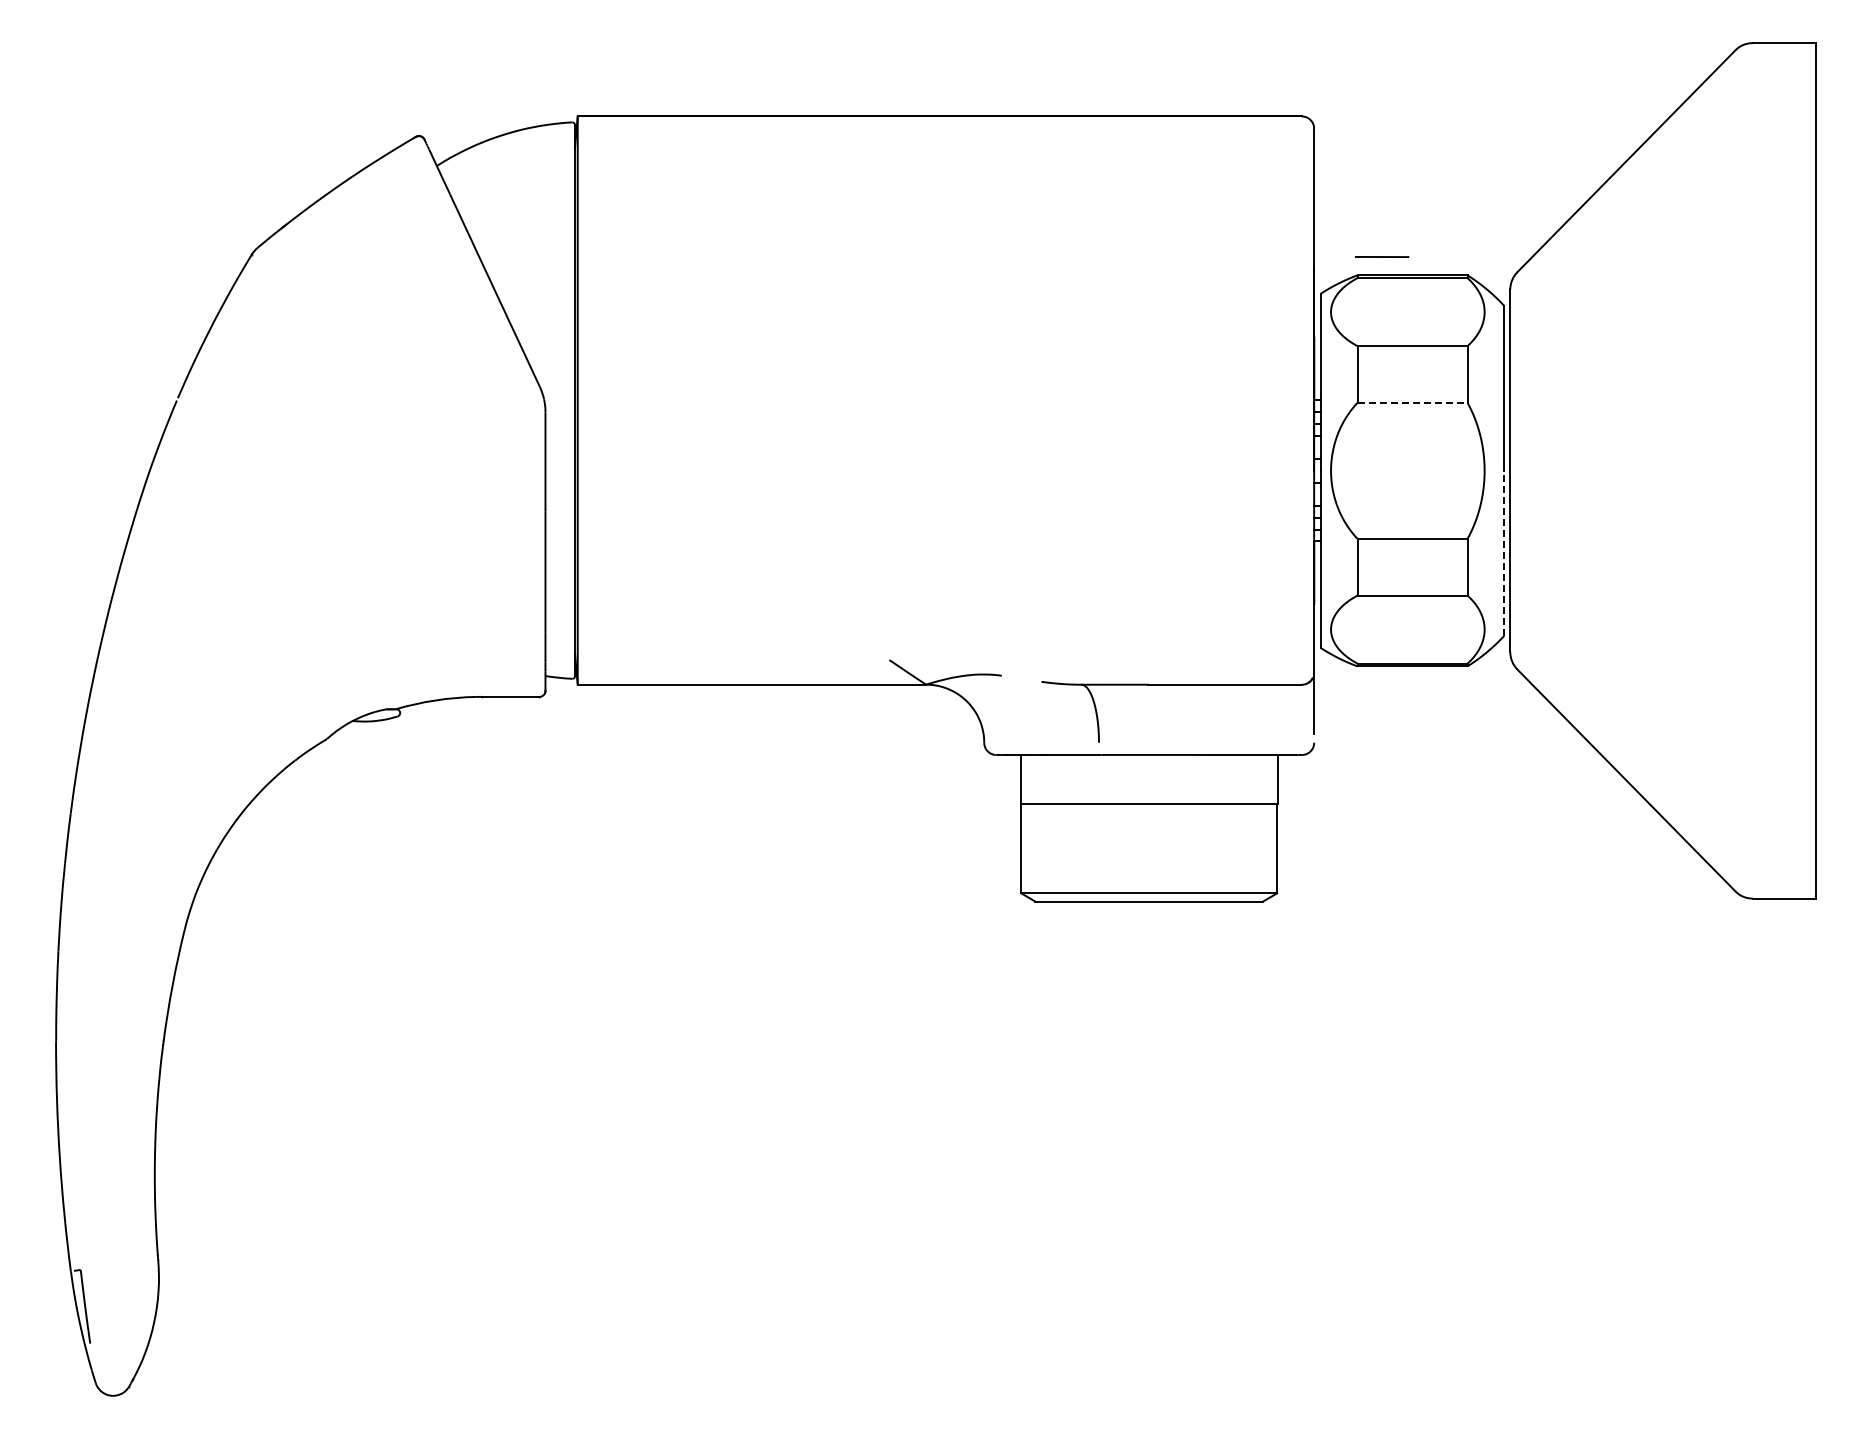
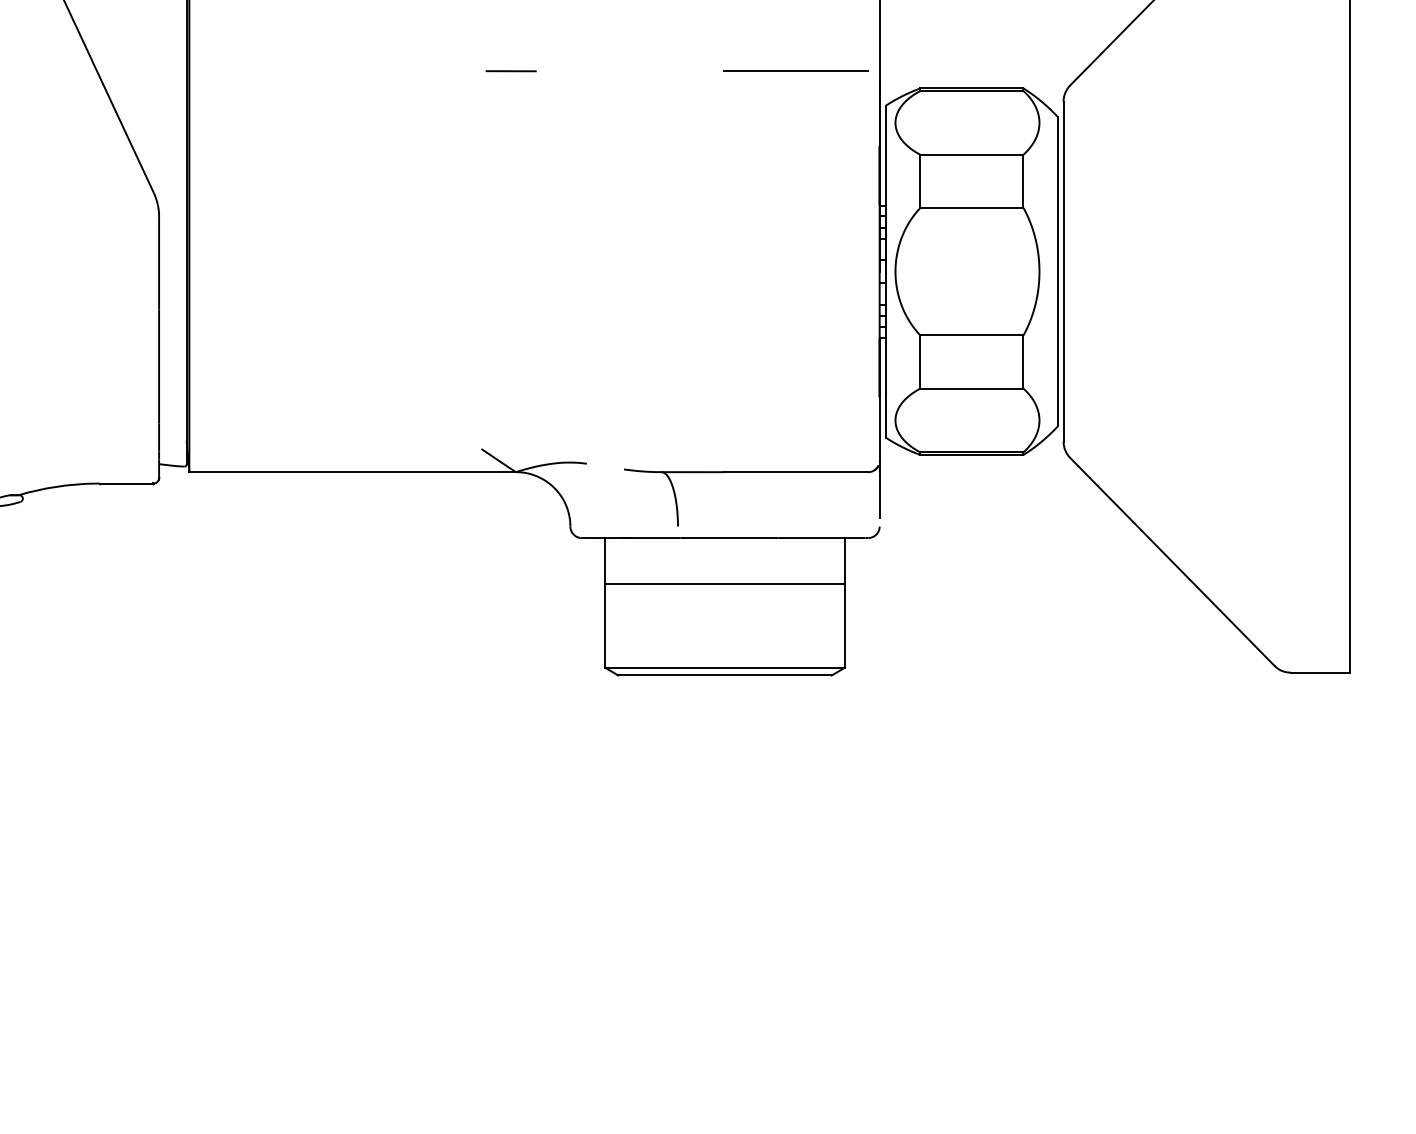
line: (1382, 256) -> (511, 70), moved
line: (1224, 257) -> (795, 71), added
line: (1412, 402) -> (971, 207), dashed -> solid
line: (1504, 552) -> (1058, 348), dashed -> solid

